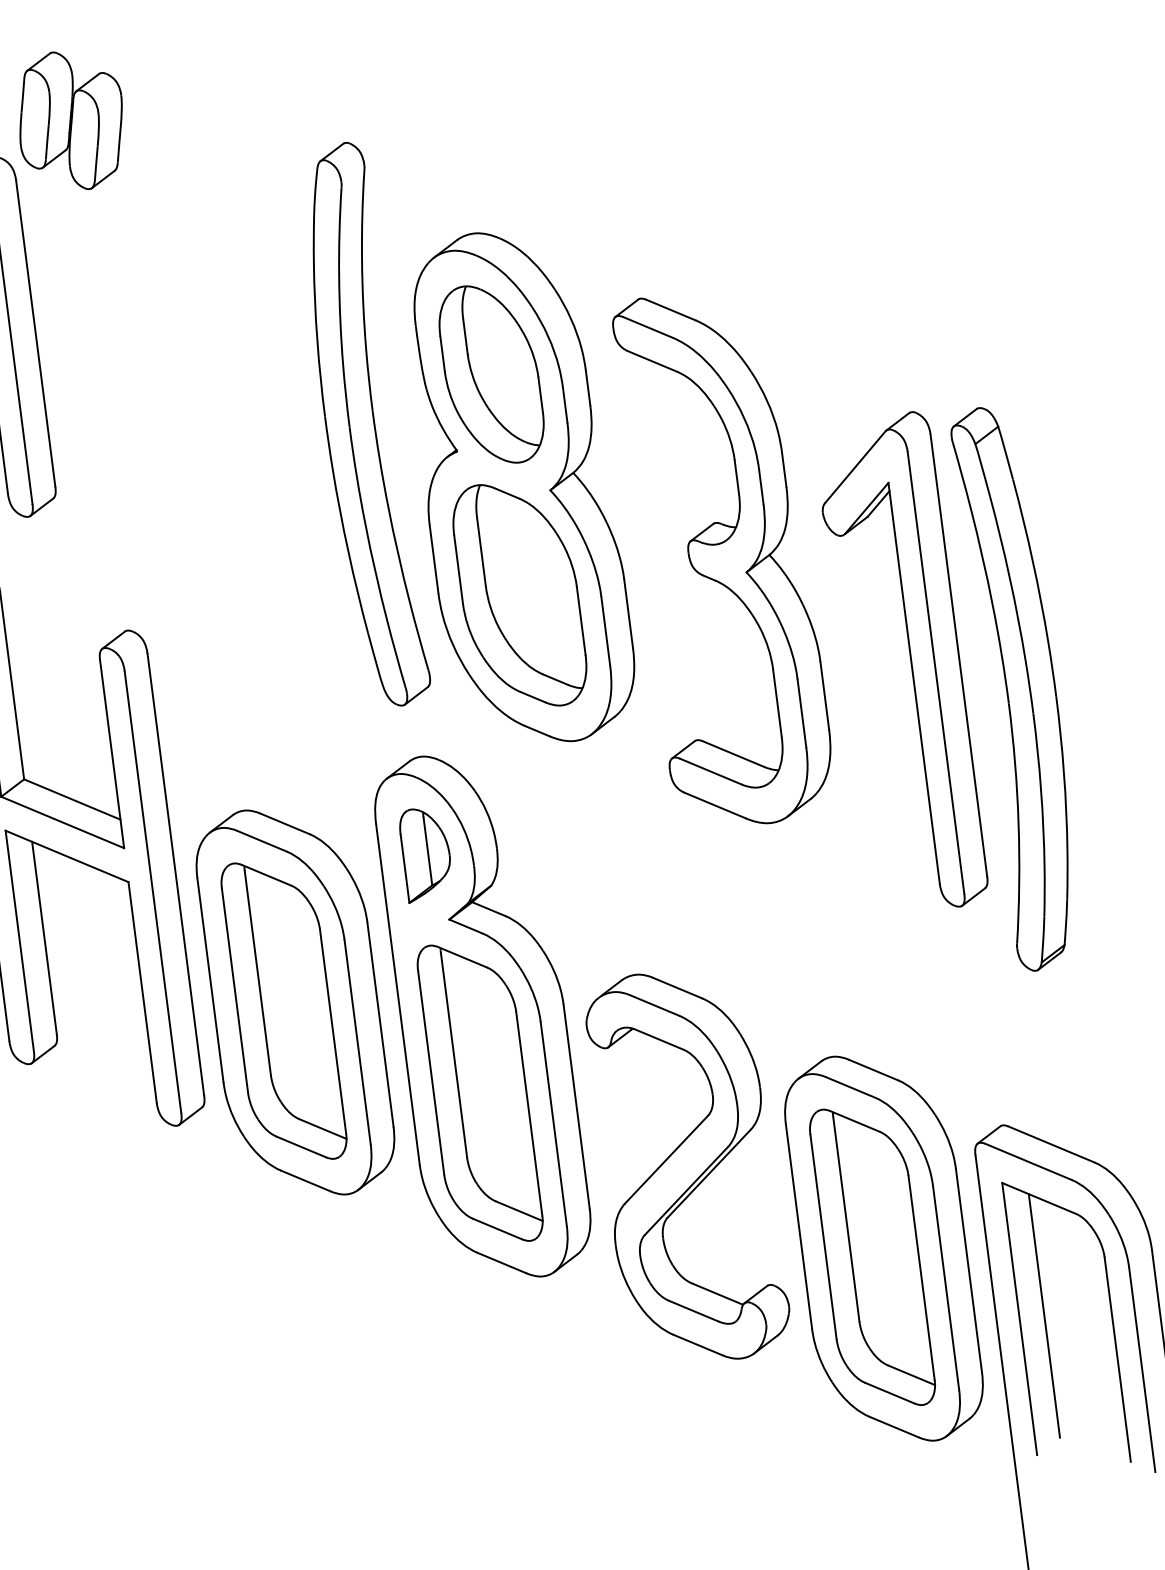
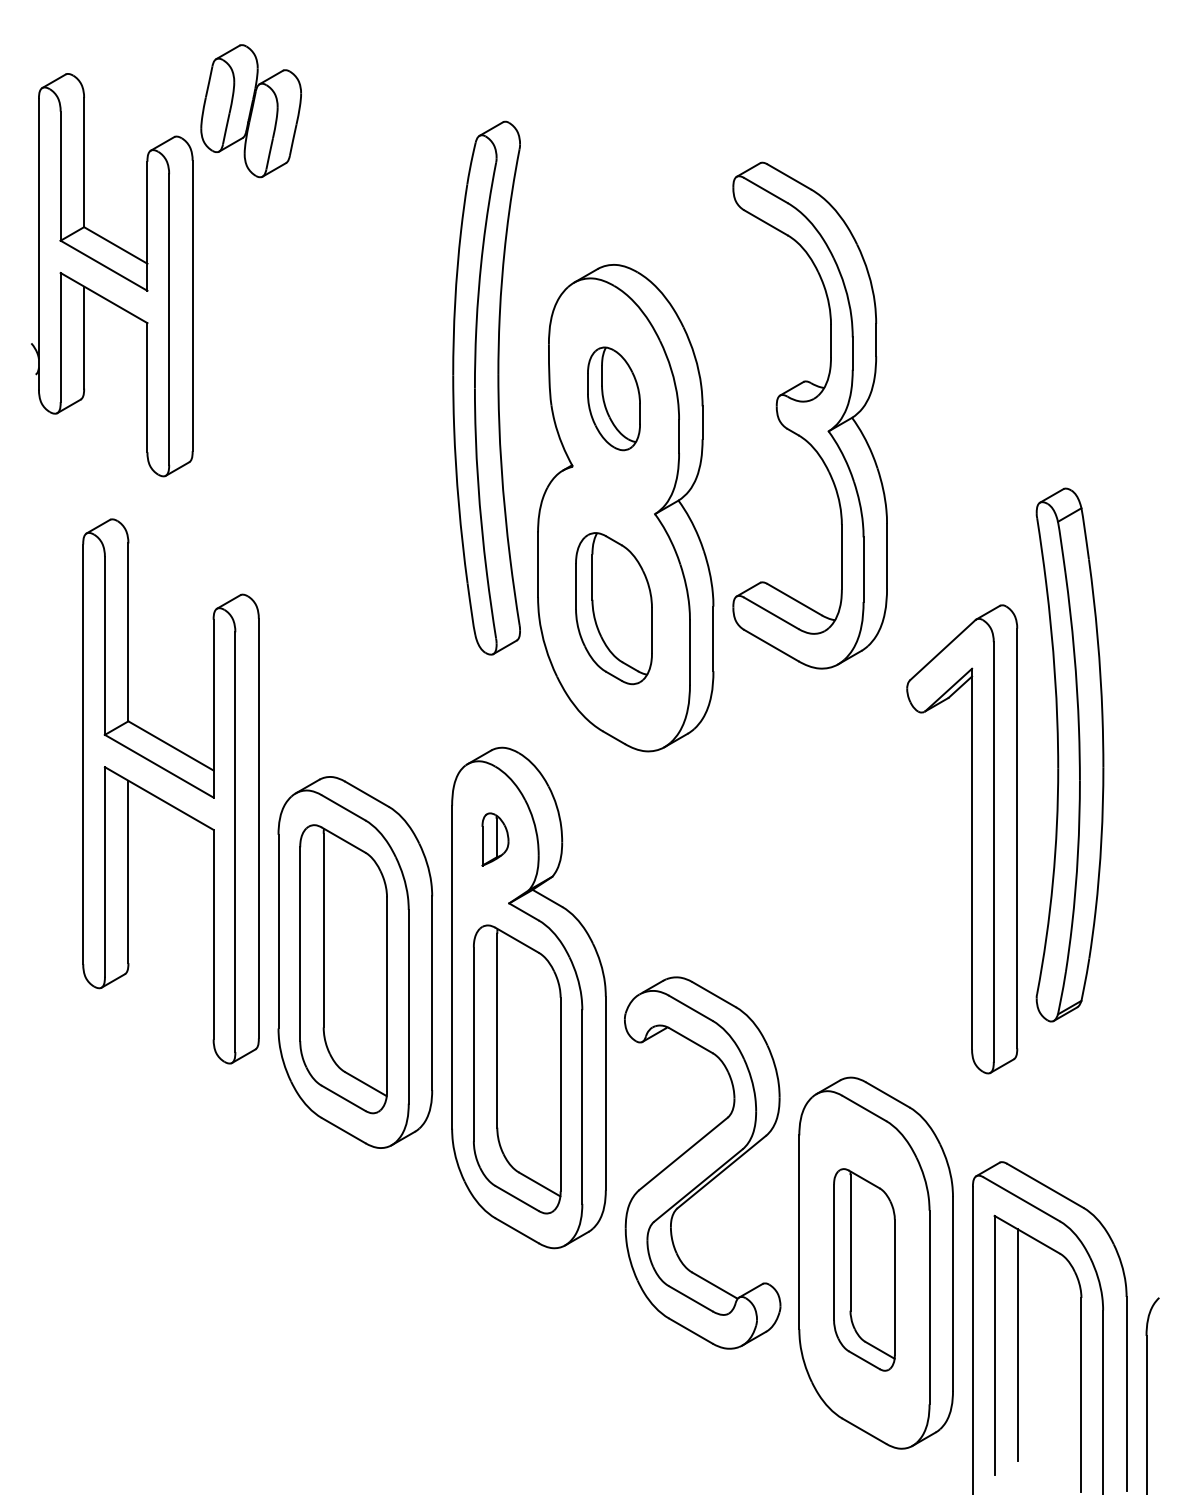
part: (491, 374) -> (613, 398), size x0.6
part: (361, 425) -> (486, 387), moved
part: (724, 558) -> (809, 415), moved
part: (519, 595) -> (613, 608), size x0.7
part: (910, 662) -> (971, 839), moved
part: (426, 854) -> (495, 839), size x0.6
part: (872, 1256) -> (864, 1269), size x0.7

